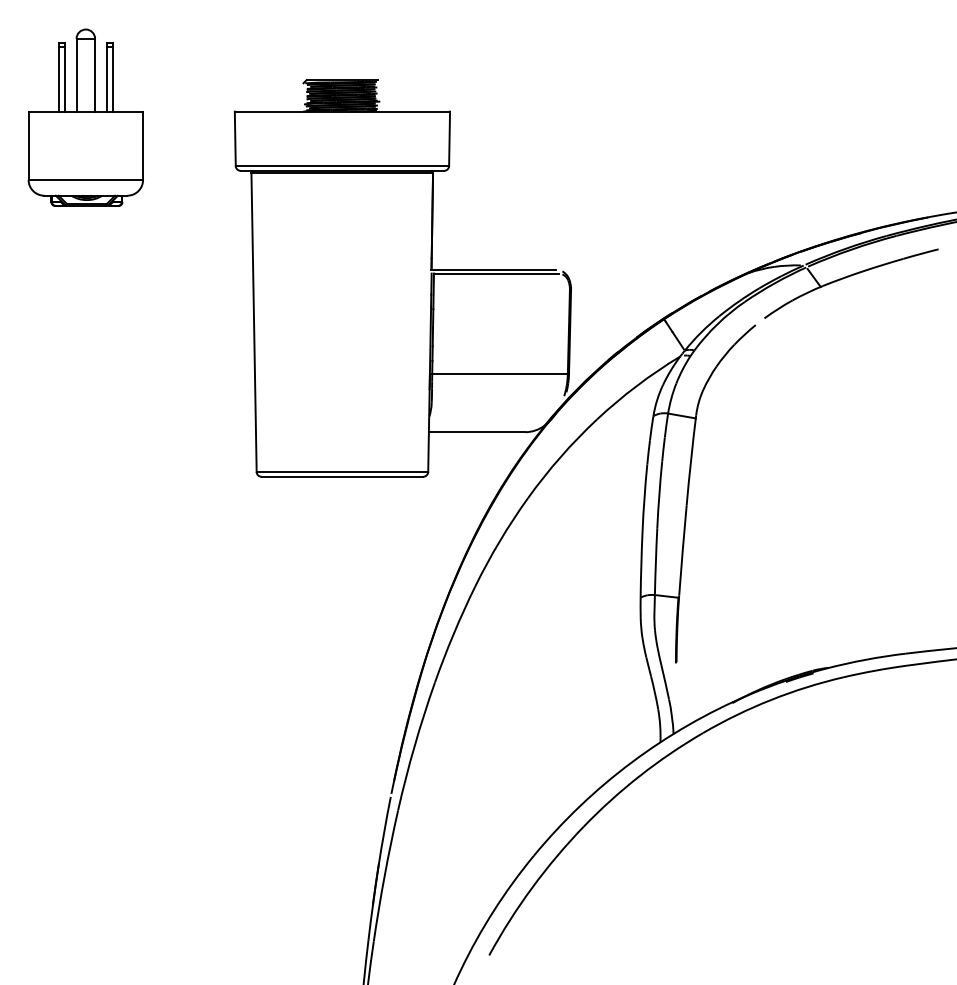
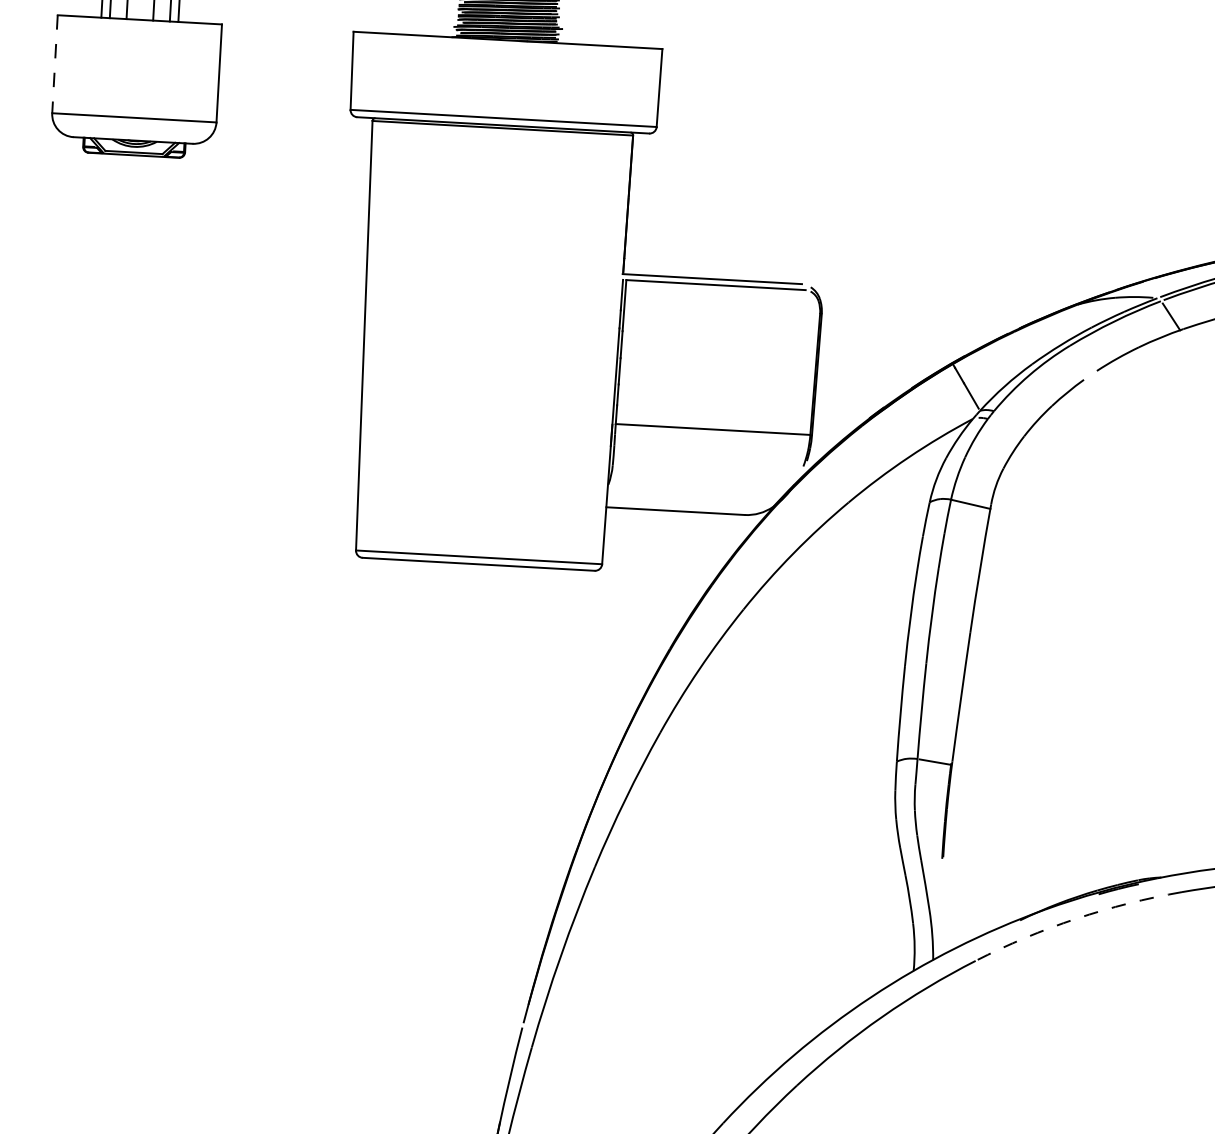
line: (28, 146) -> (54, 65), solid -> dashed
arc: (771, 699) -> (1076, 918), solid -> dashed

